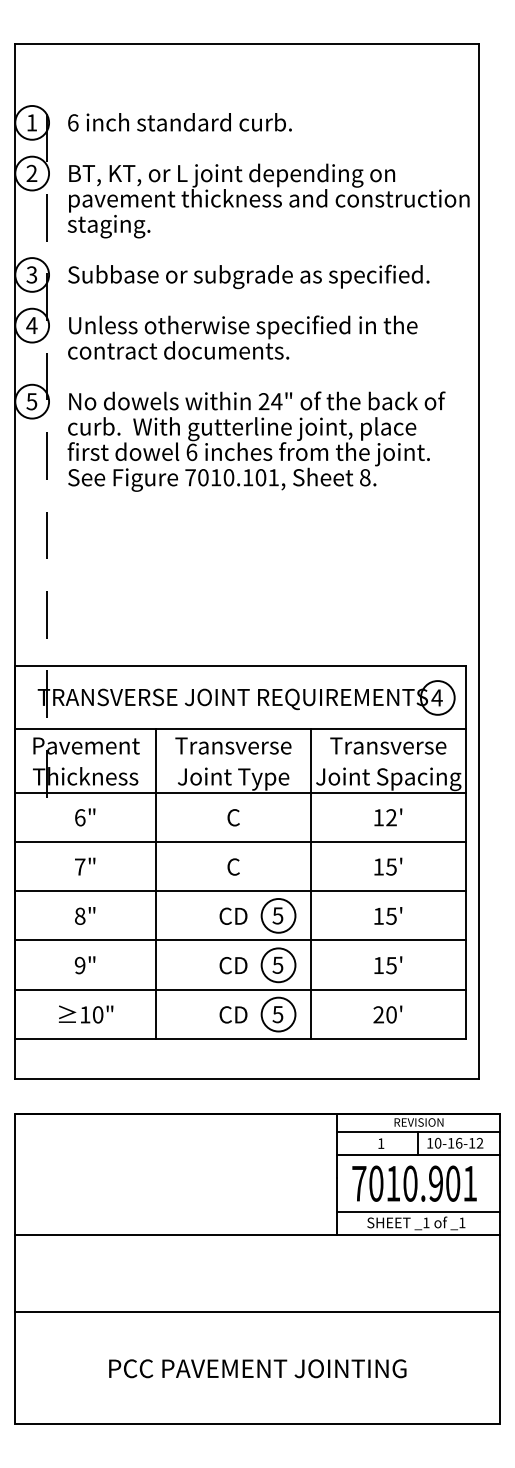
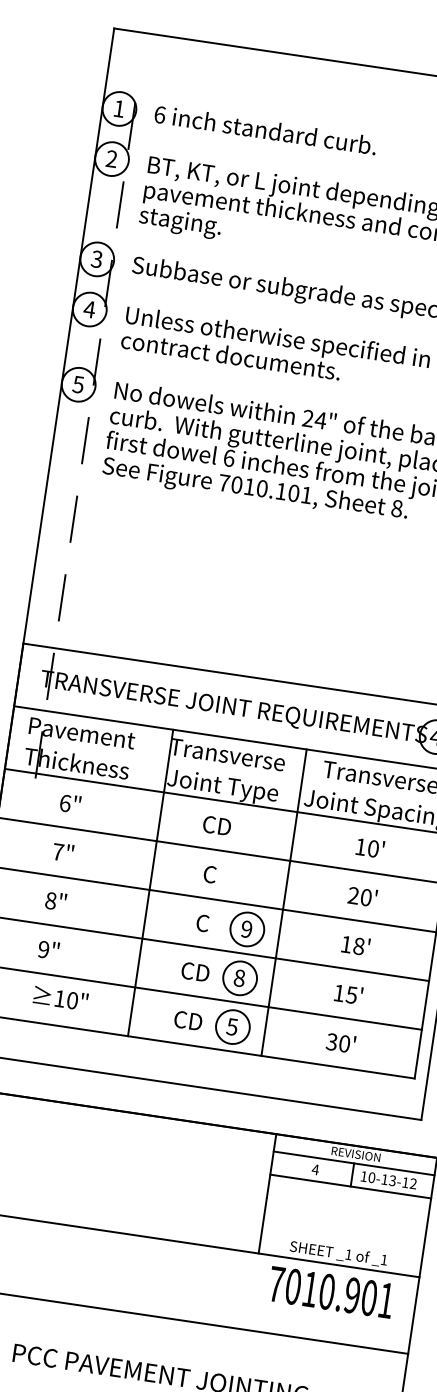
text: (233, 817) -> (217, 825), C -> CD
text: (391, 817) -> (373, 848), 12' -> 10'
text: (384, 866) -> (359, 896), 15' -> 20'
line: (156, 883) -> (151, 882), moved
text: (233, 915) -> (202, 922), CD -> C
text: (277, 915) -> (246, 928), 5 -> 9
text: (391, 915) -> (359, 945), 15' -> 18'
text: (277, 964) -> (239, 977), 5 -> 8
text: (86, 1014) -> (61, 998), moved
text: (378, 1014) -> (331, 1041), 20' -> 30'
text: (458, 1142) -> (392, 1179), 10-16-12 -> 10-13-12
text: (380, 1143) -> (314, 1169), 1 -> 4
text: (414, 1183) -> (331, 1292), moved
line: (418, 1212) -> (342, 1243), removed

